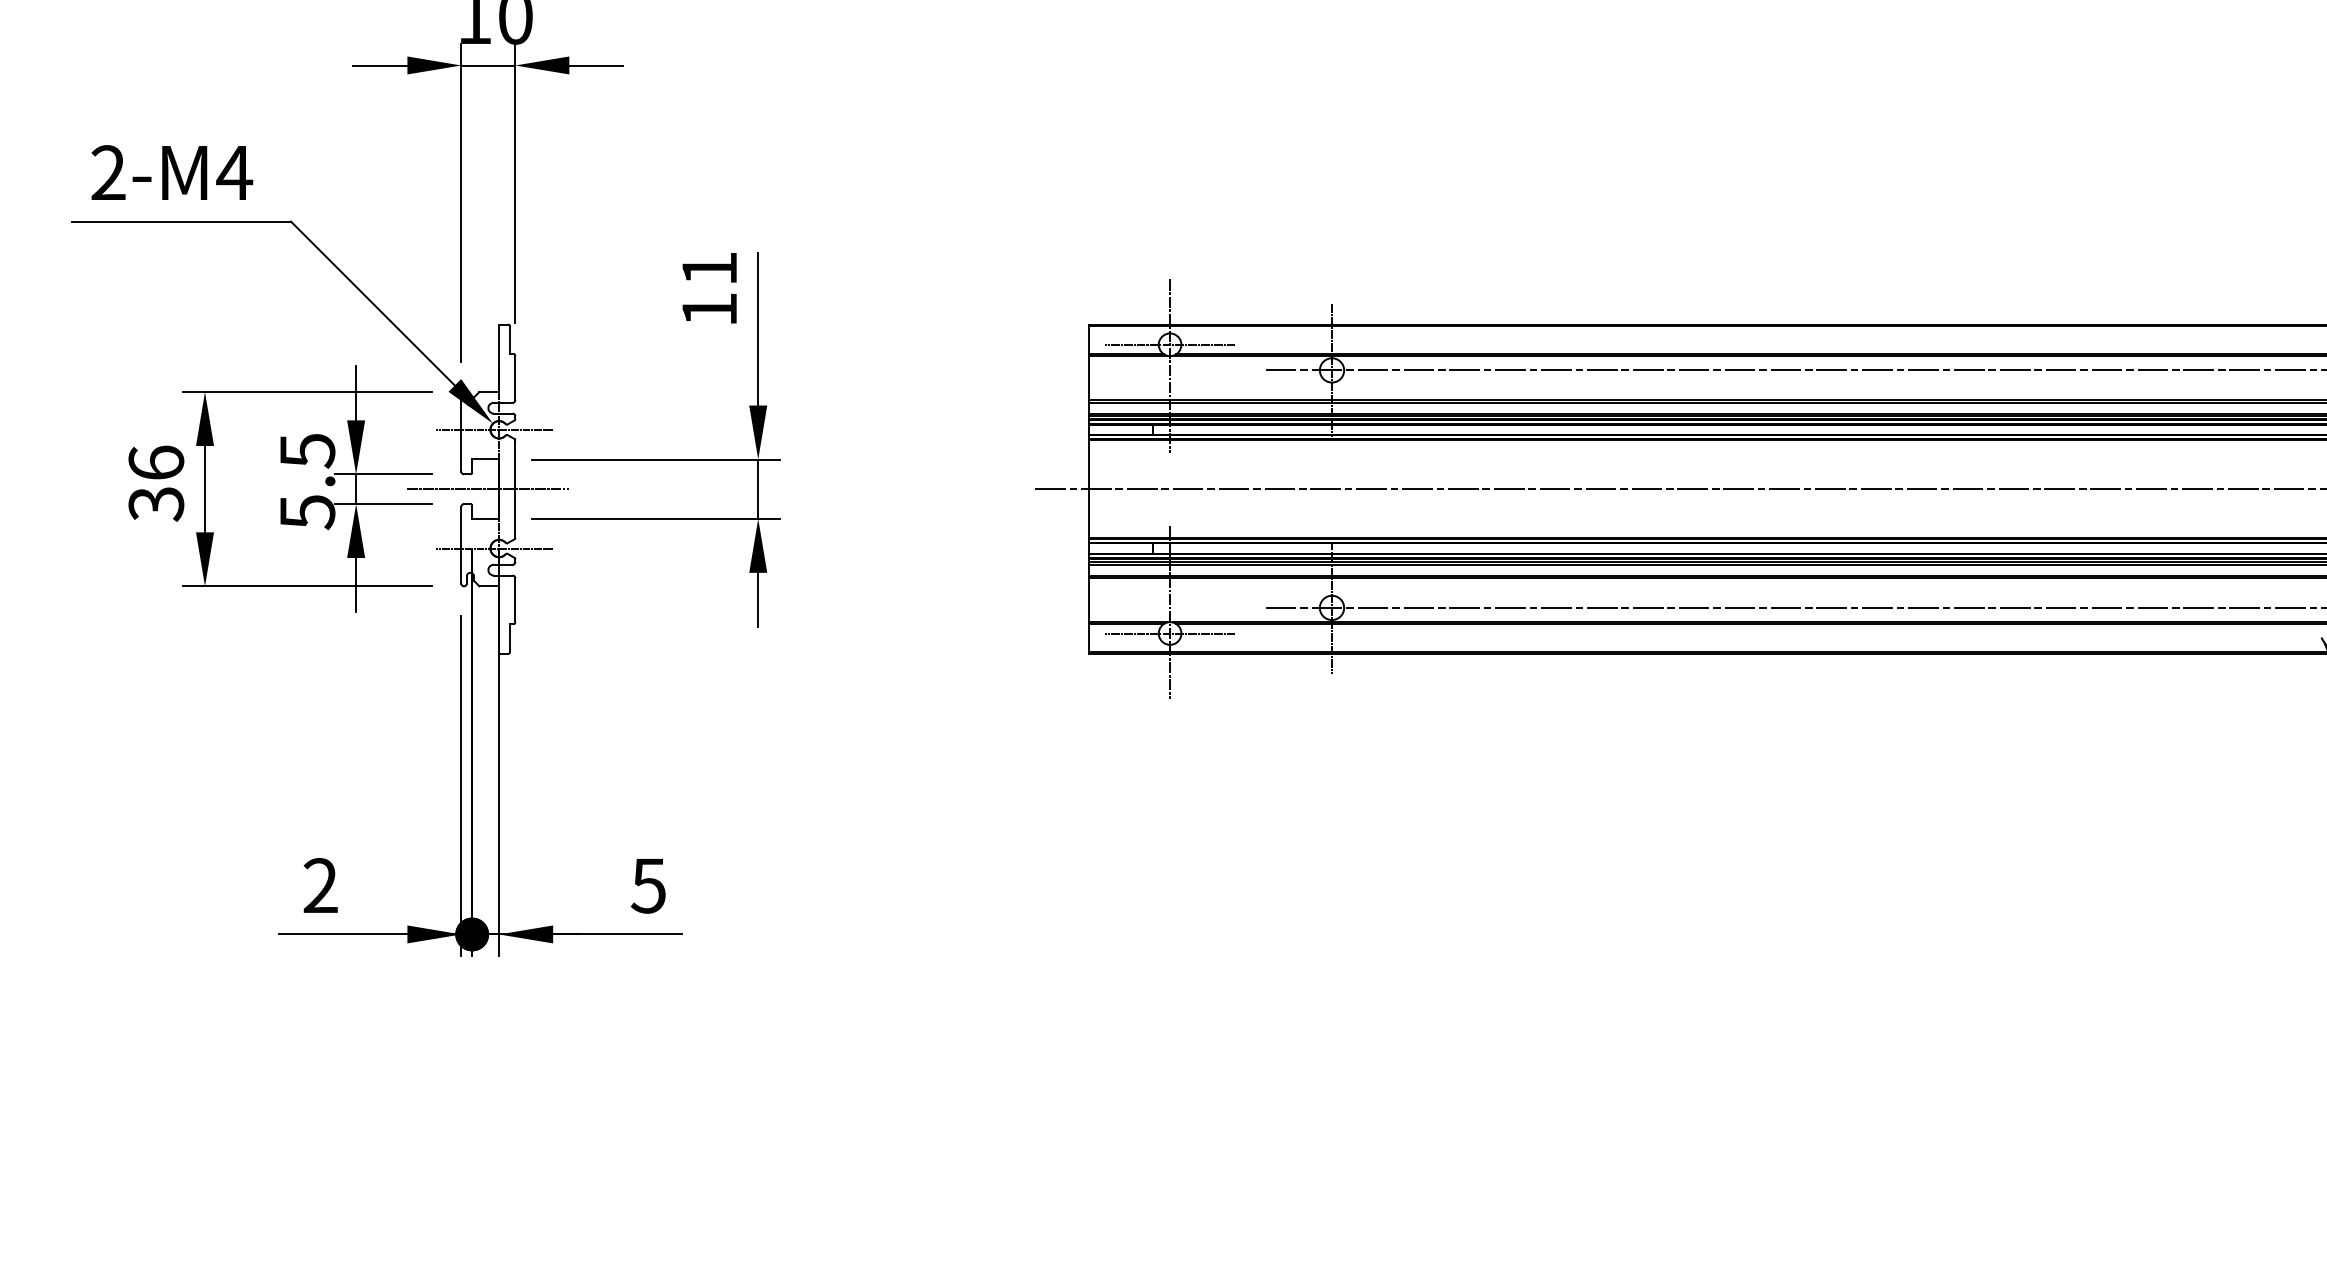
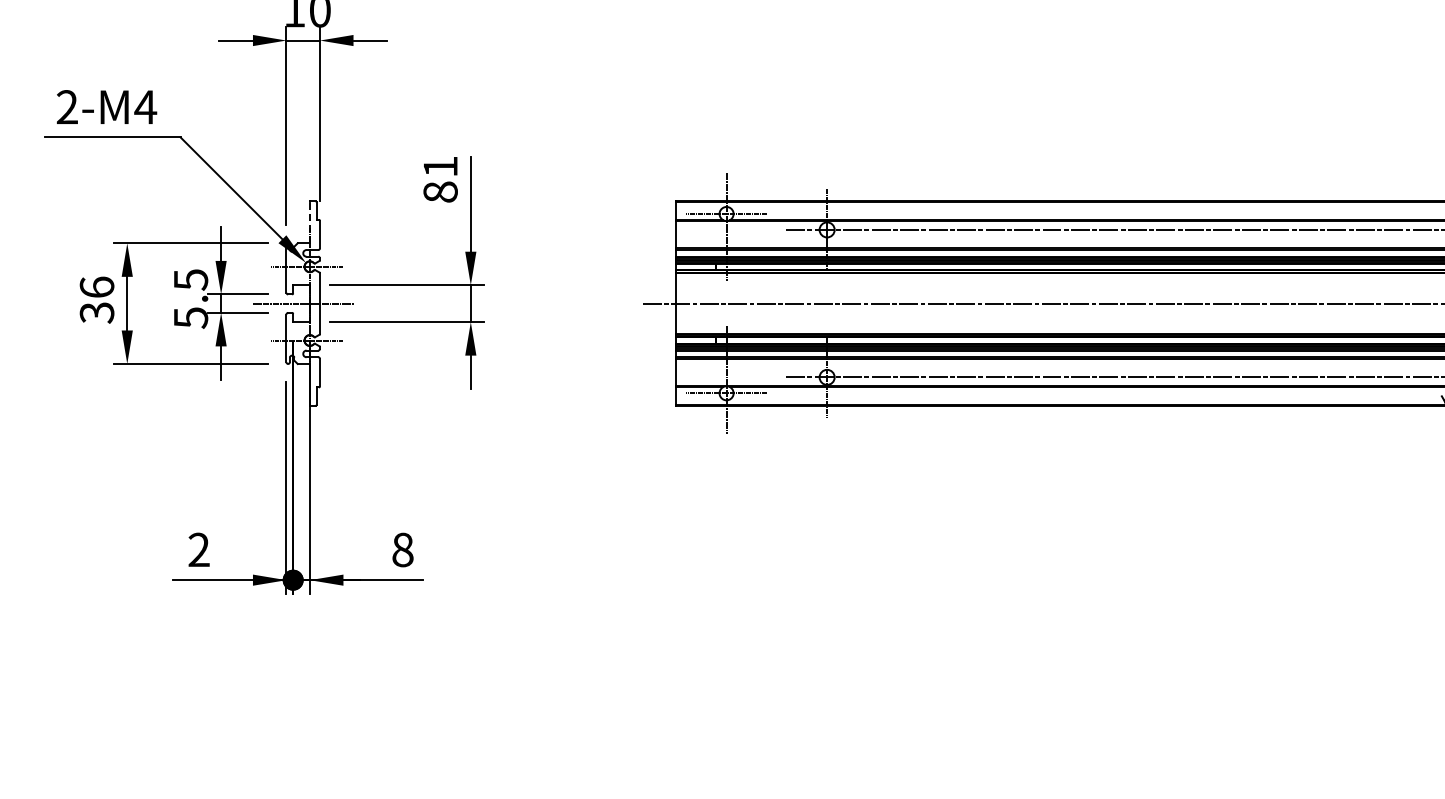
text: (709, 308) -> (440, 191), 11 -> 81
line: (498, 358) -> (309, 222), solid -> dashed
text: (648, 885) -> (402, 549), 5 -> 8

